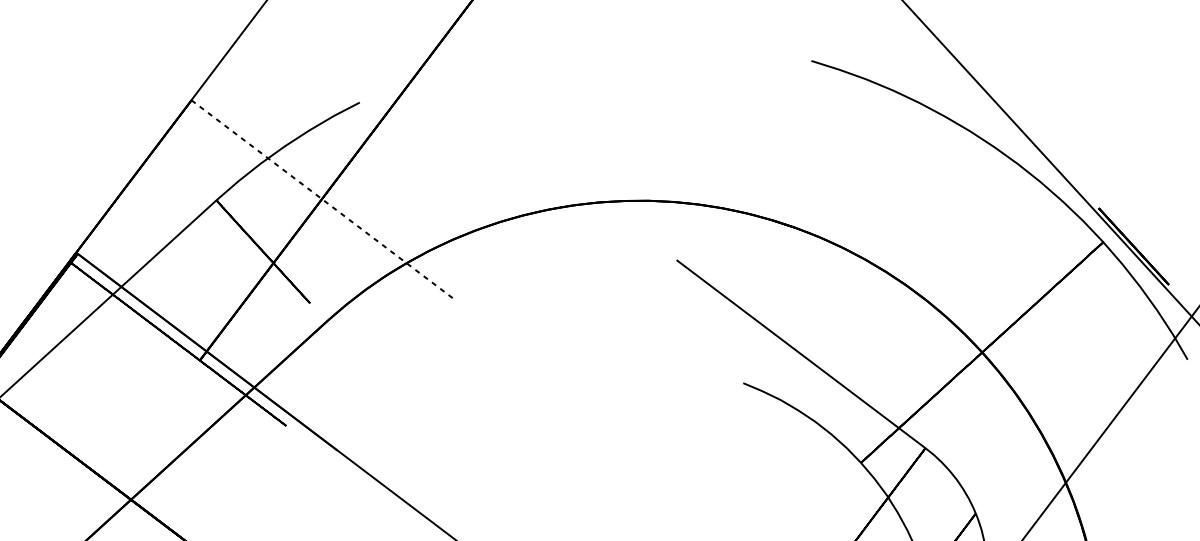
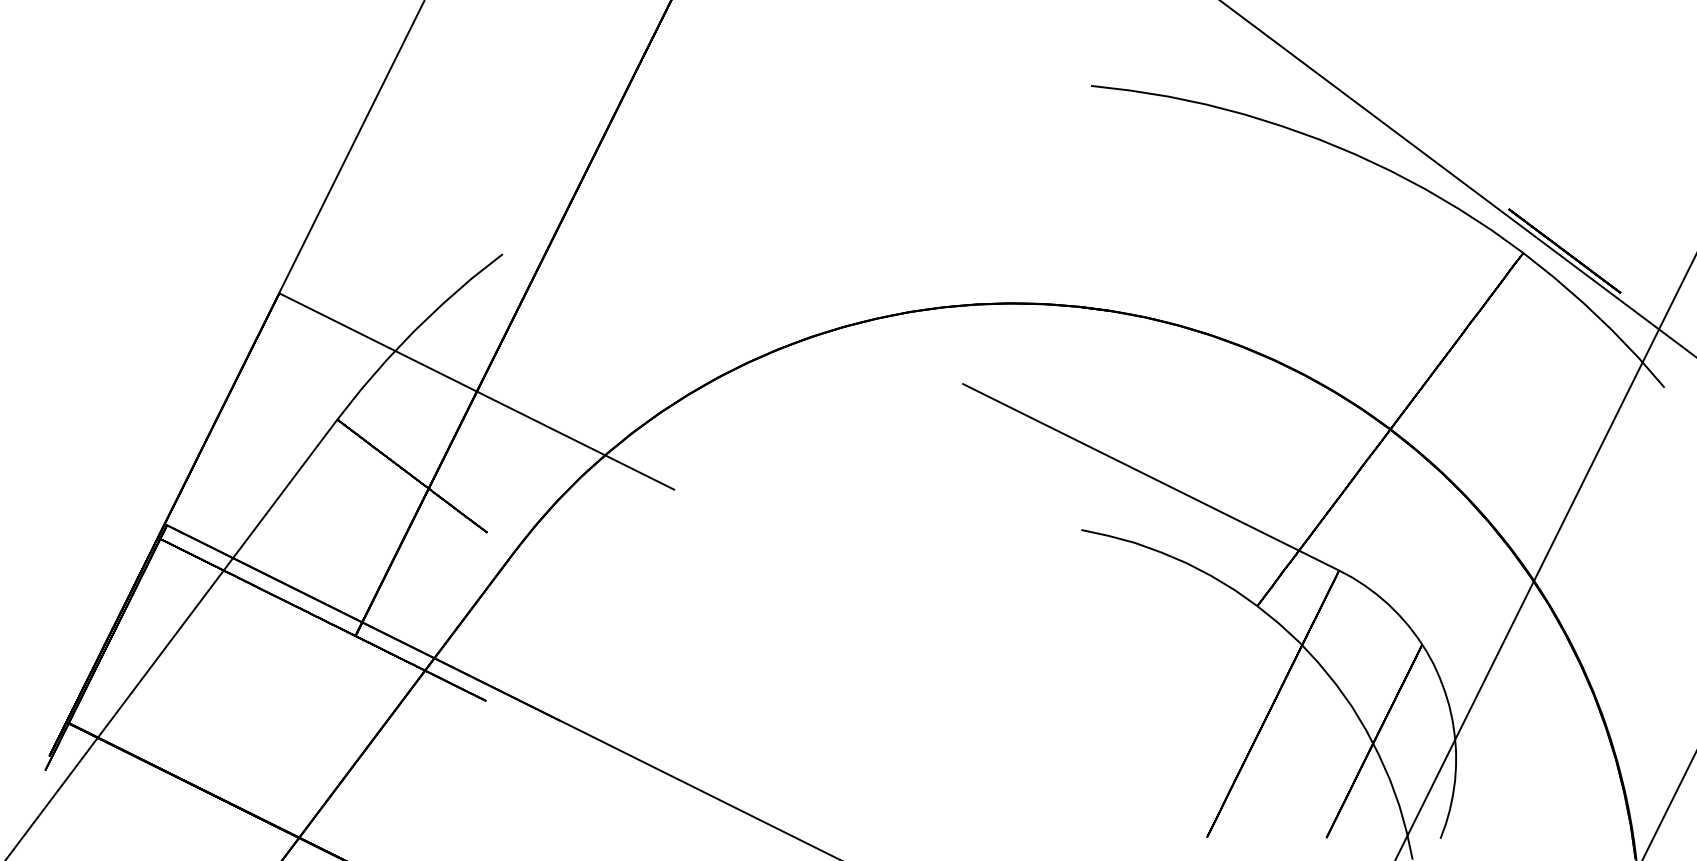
line: (322, 199) -> (477, 391), dashed -> solid

